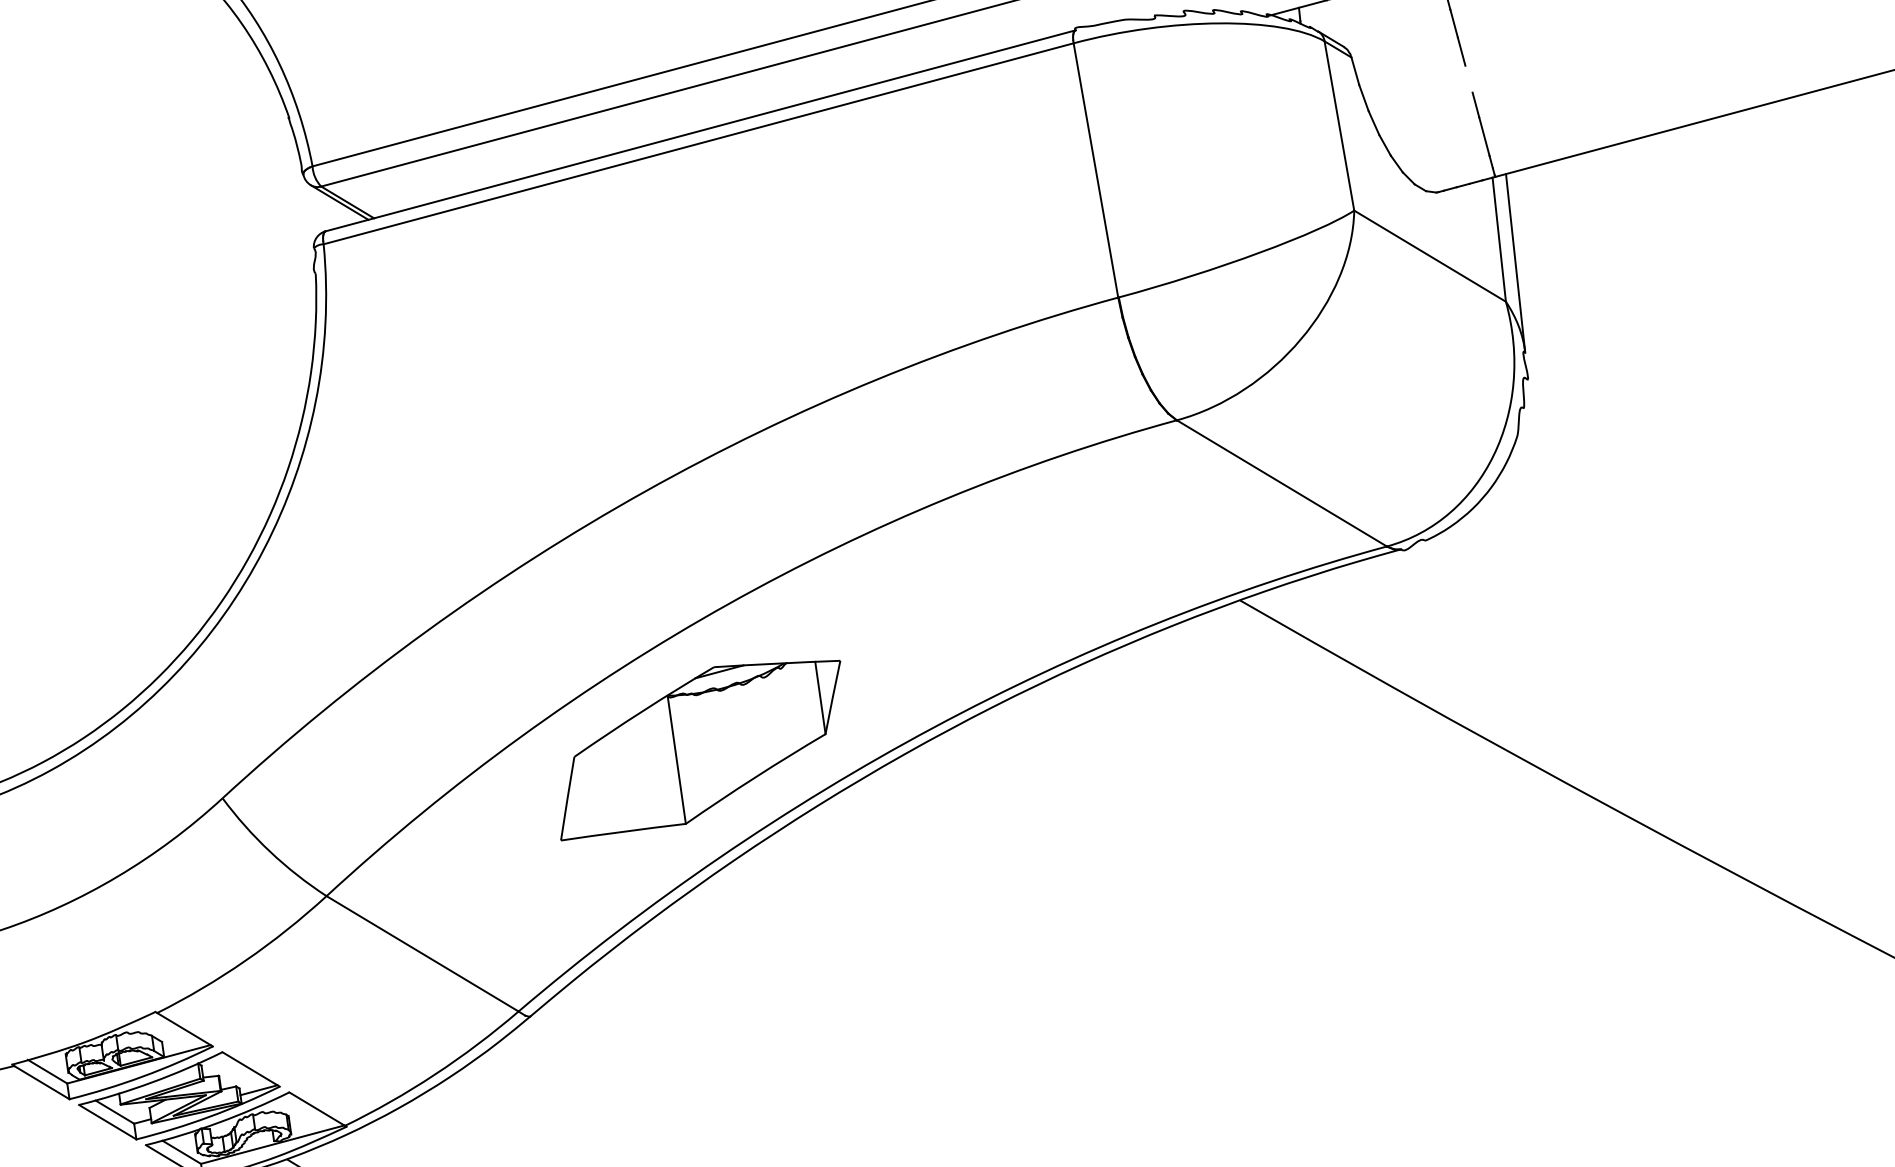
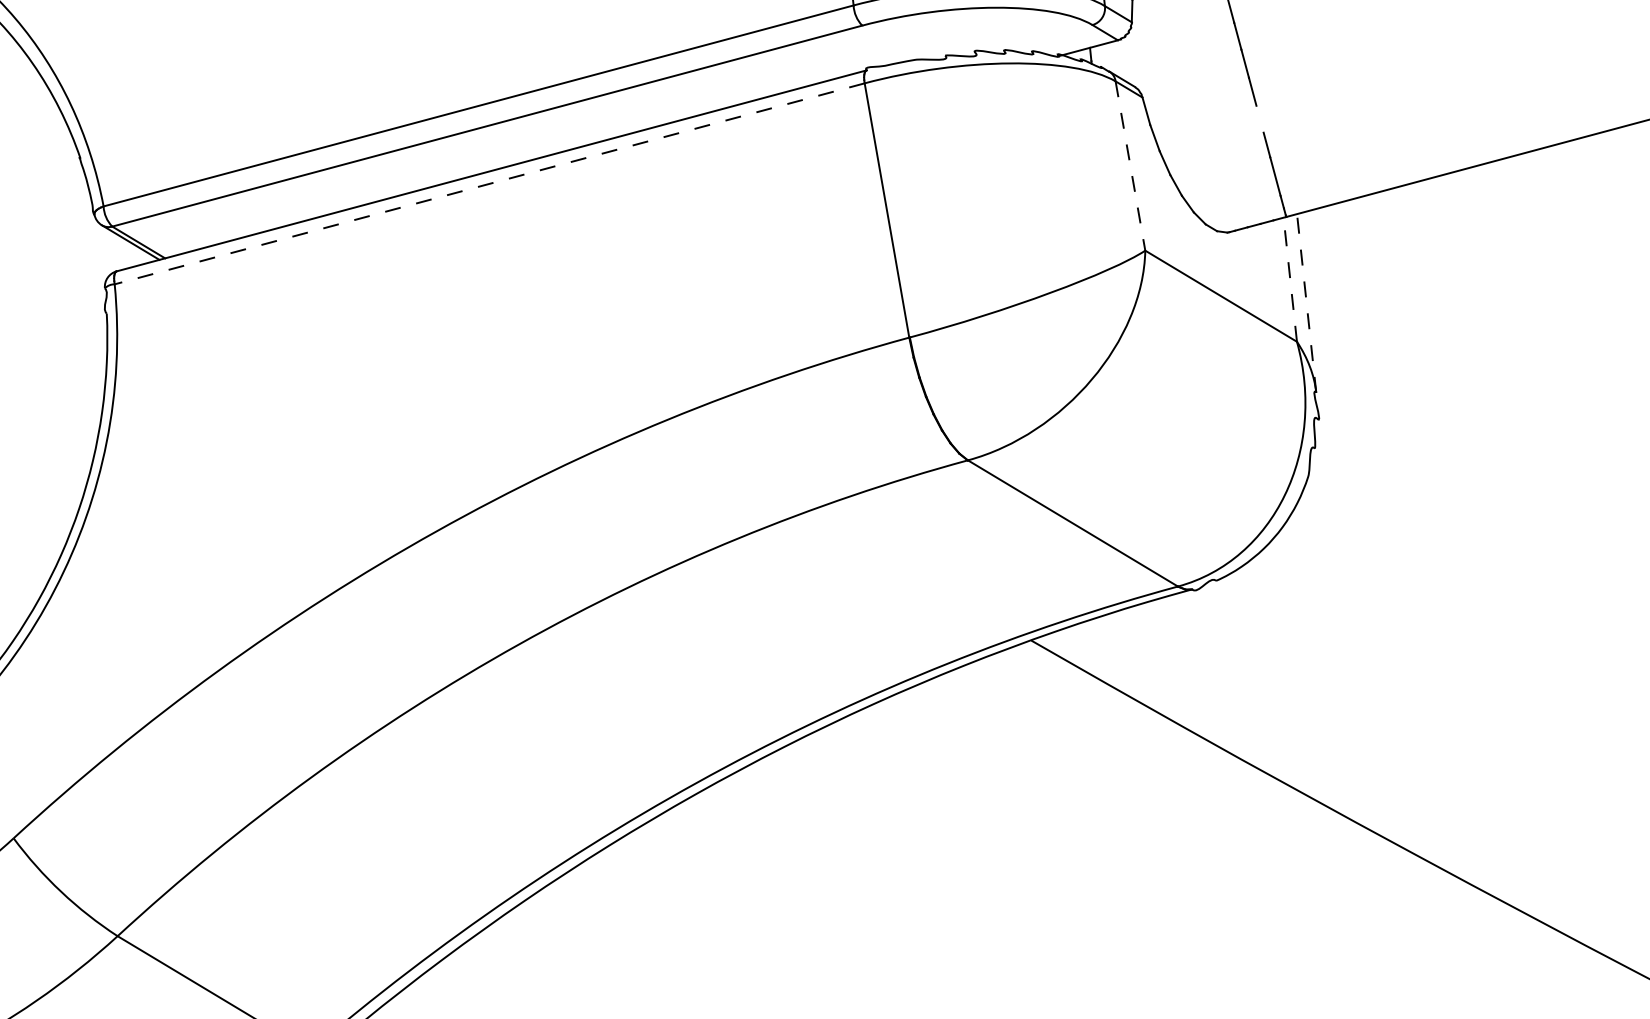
line: (1339, 125) -> (1130, 165), solid -> dashed
line: (698, 143) -> (489, 183), solid -> dashed
line: (1499, 239) -> (1290, 279), solid -> dashed
line: (1515, 263) -> (1306, 303), solid -> dashed
part: (700, 750) -> (491, 790), removed

